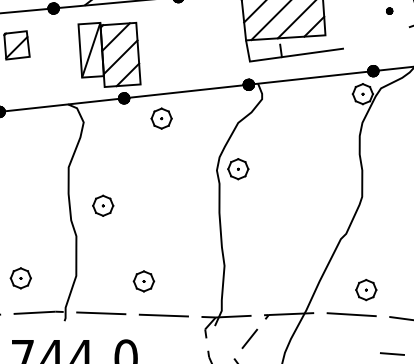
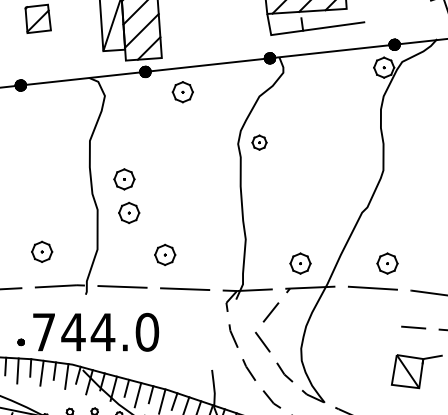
part: (238, 168) -> (259, 142), size x0.7
part: (108, 238) -> (129, 212), added
part: (279, 289) -> (300, 263), added

